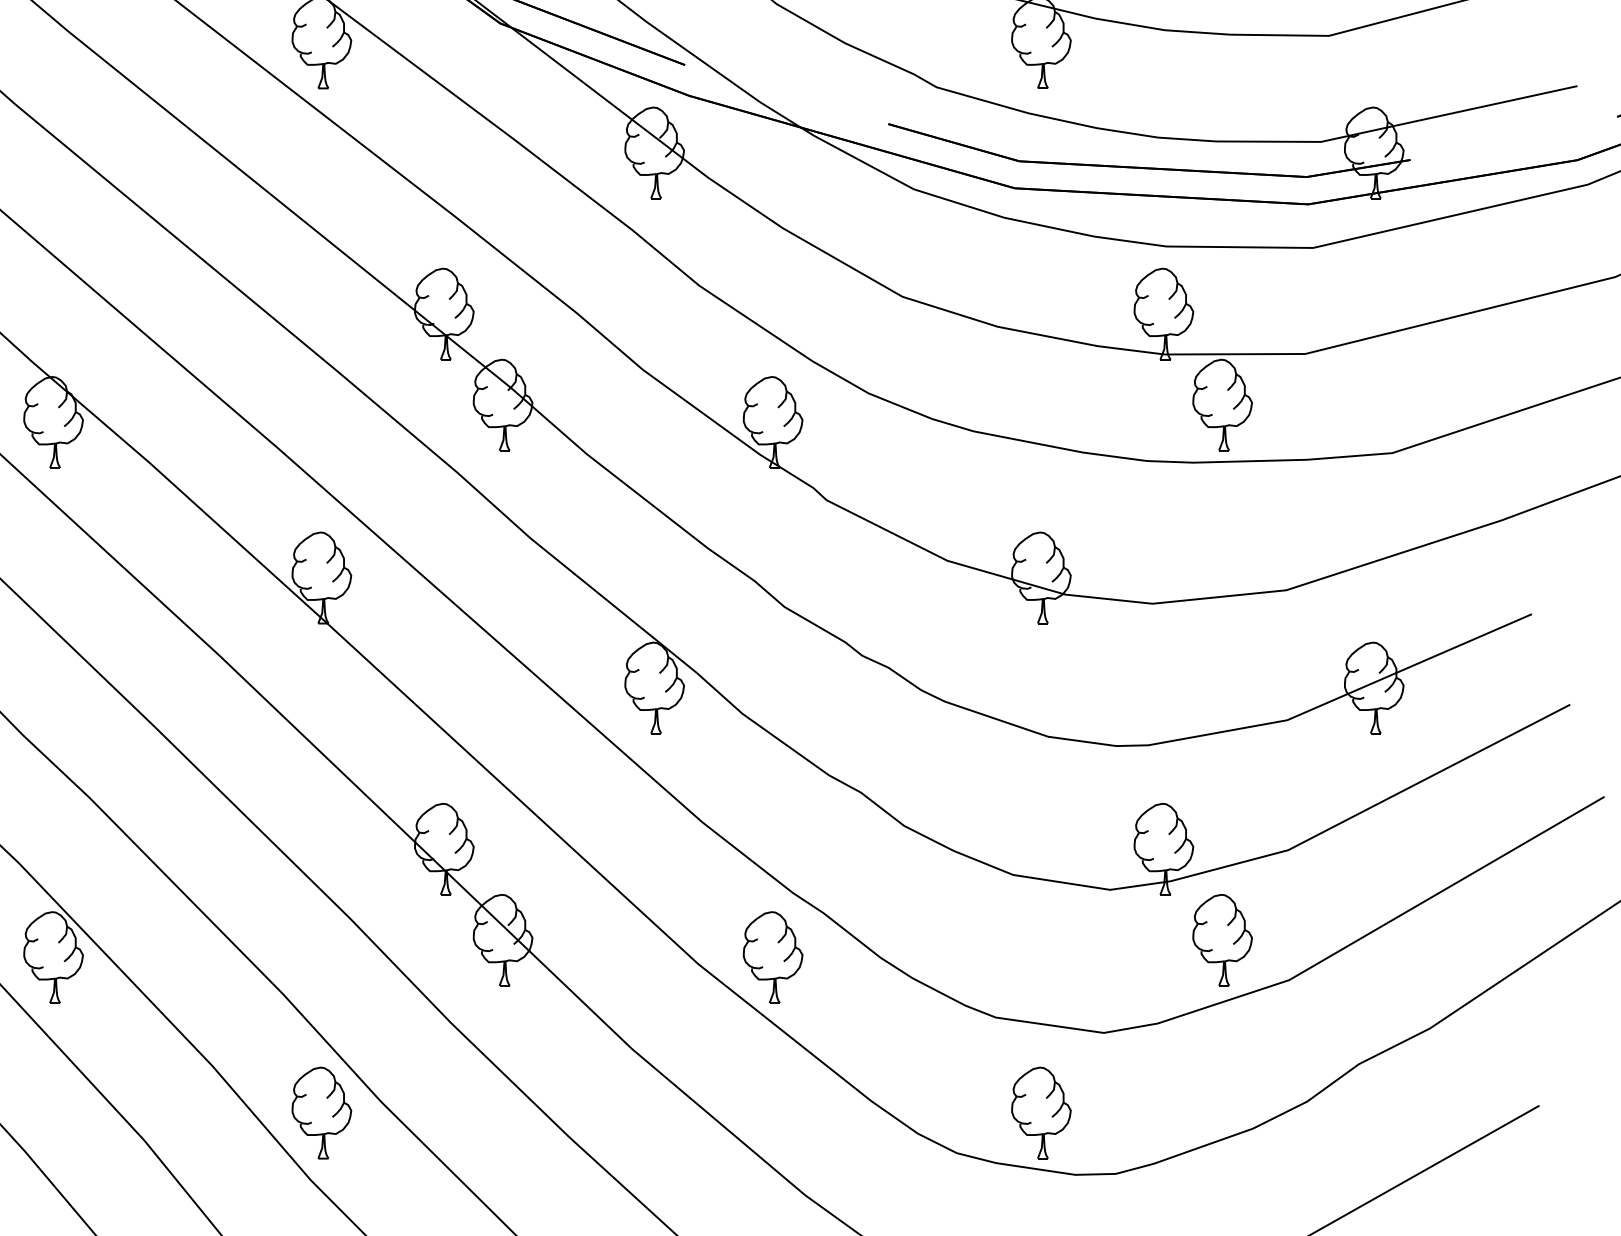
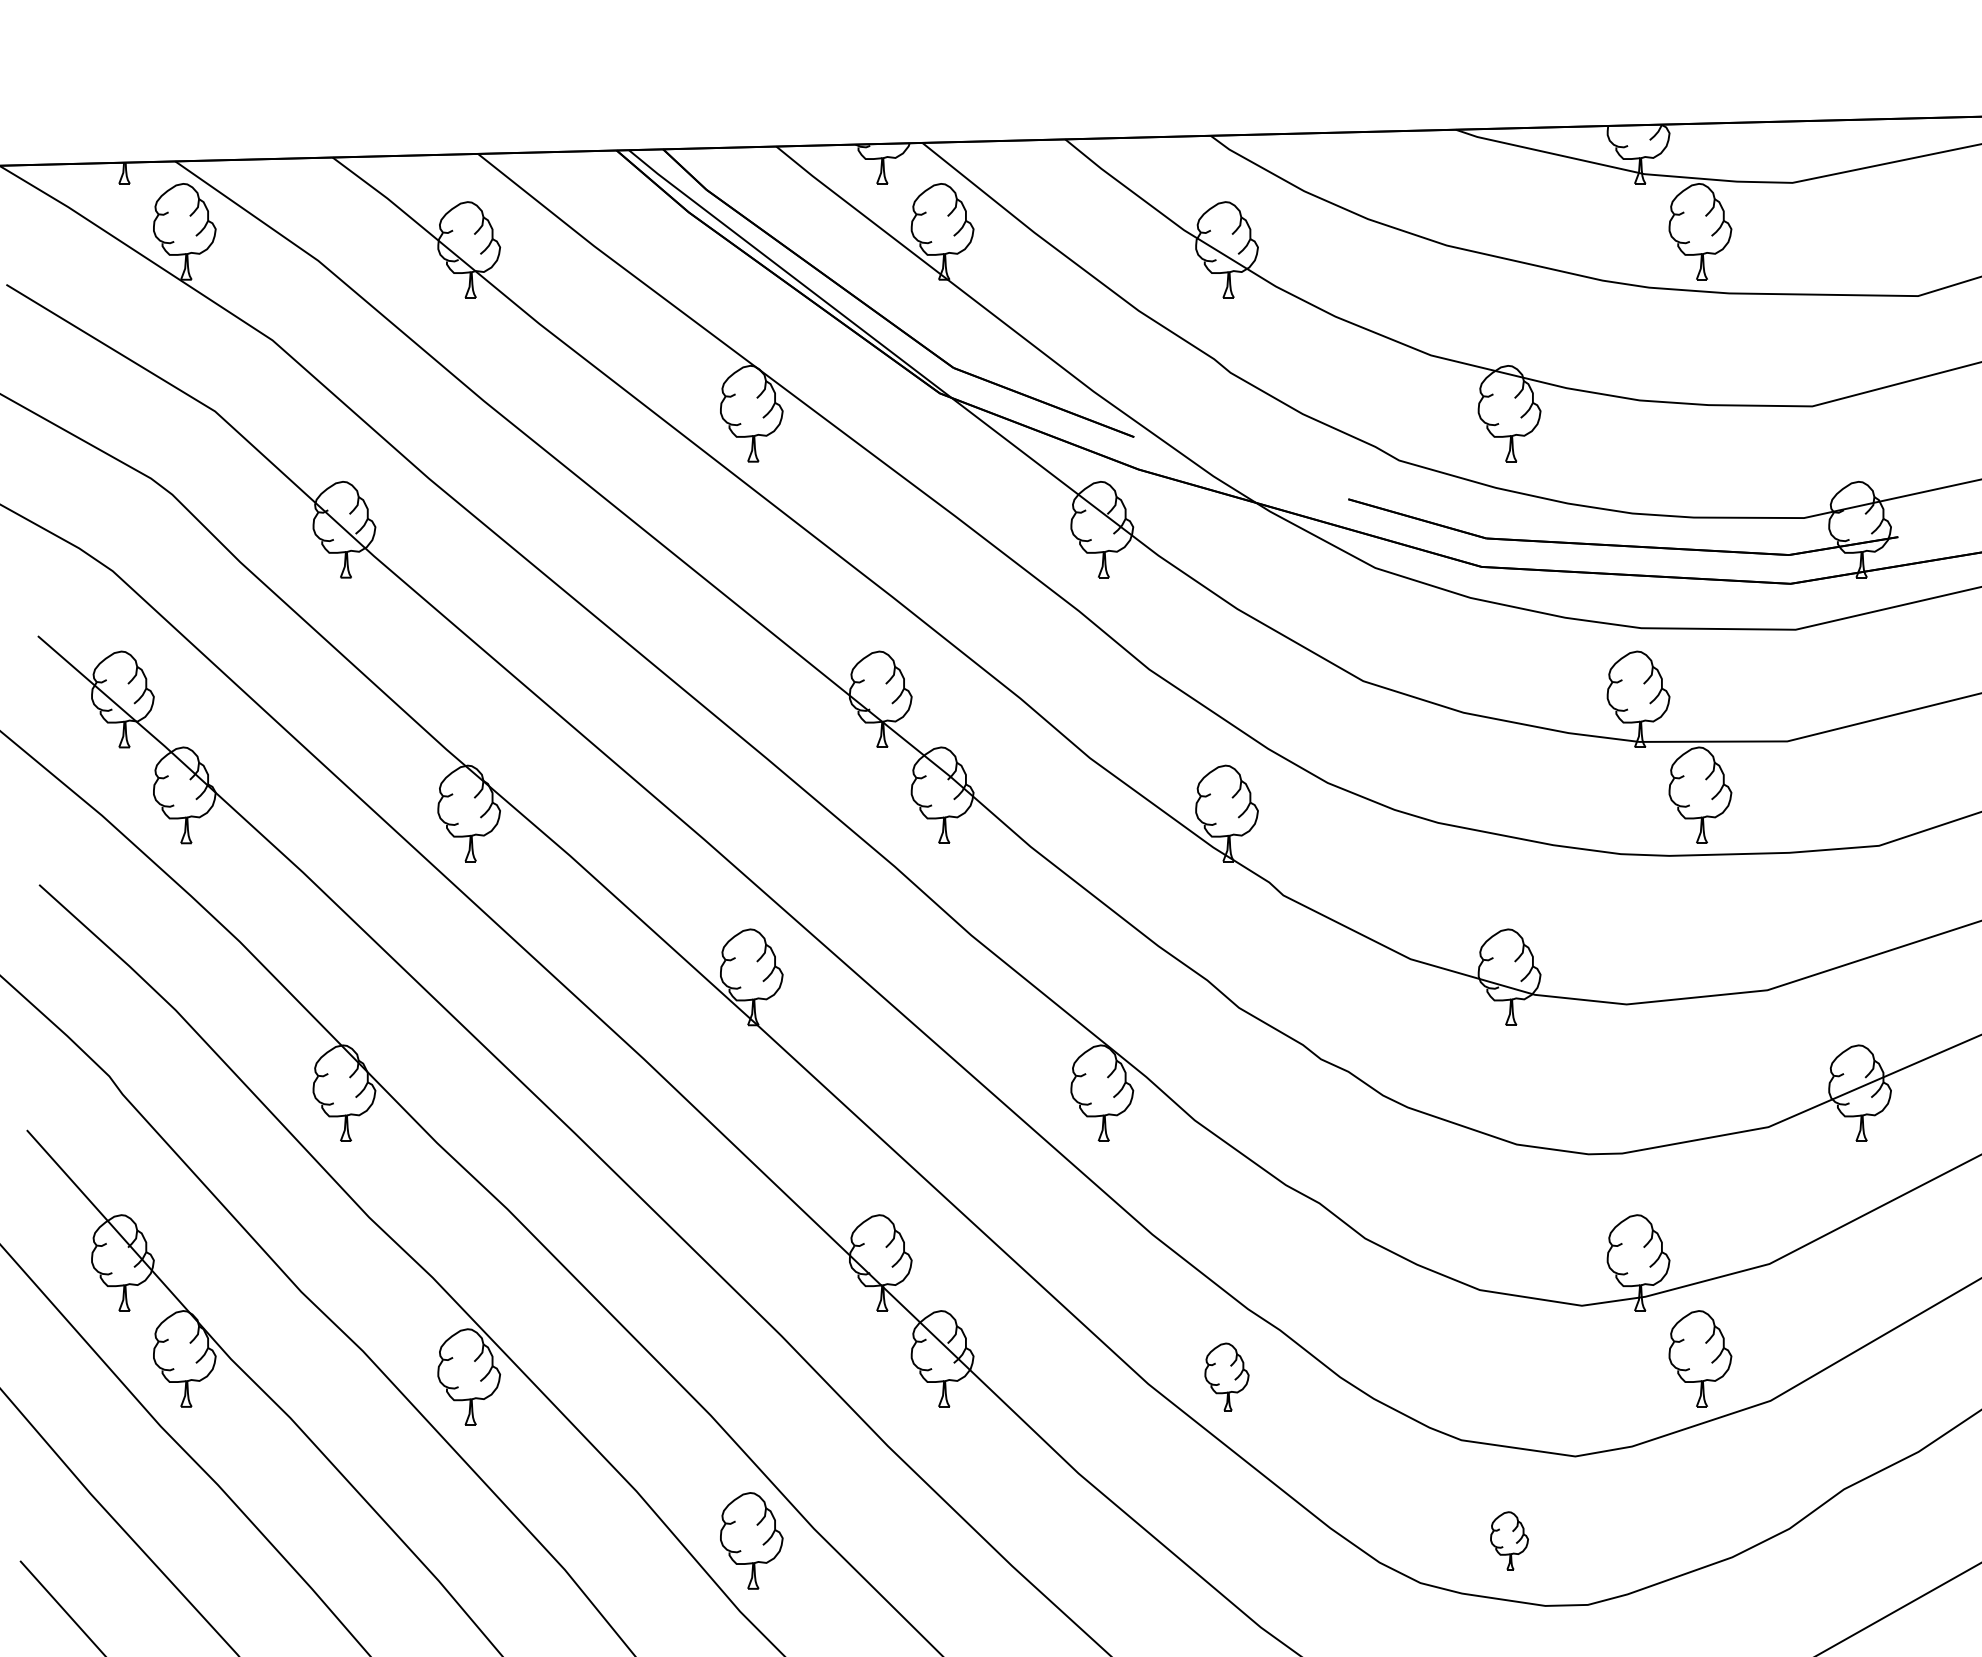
part: (772, 957) -> (1226, 1376), size x0.7
part: (1041, 1112) -> (1509, 1540), size x0.6

